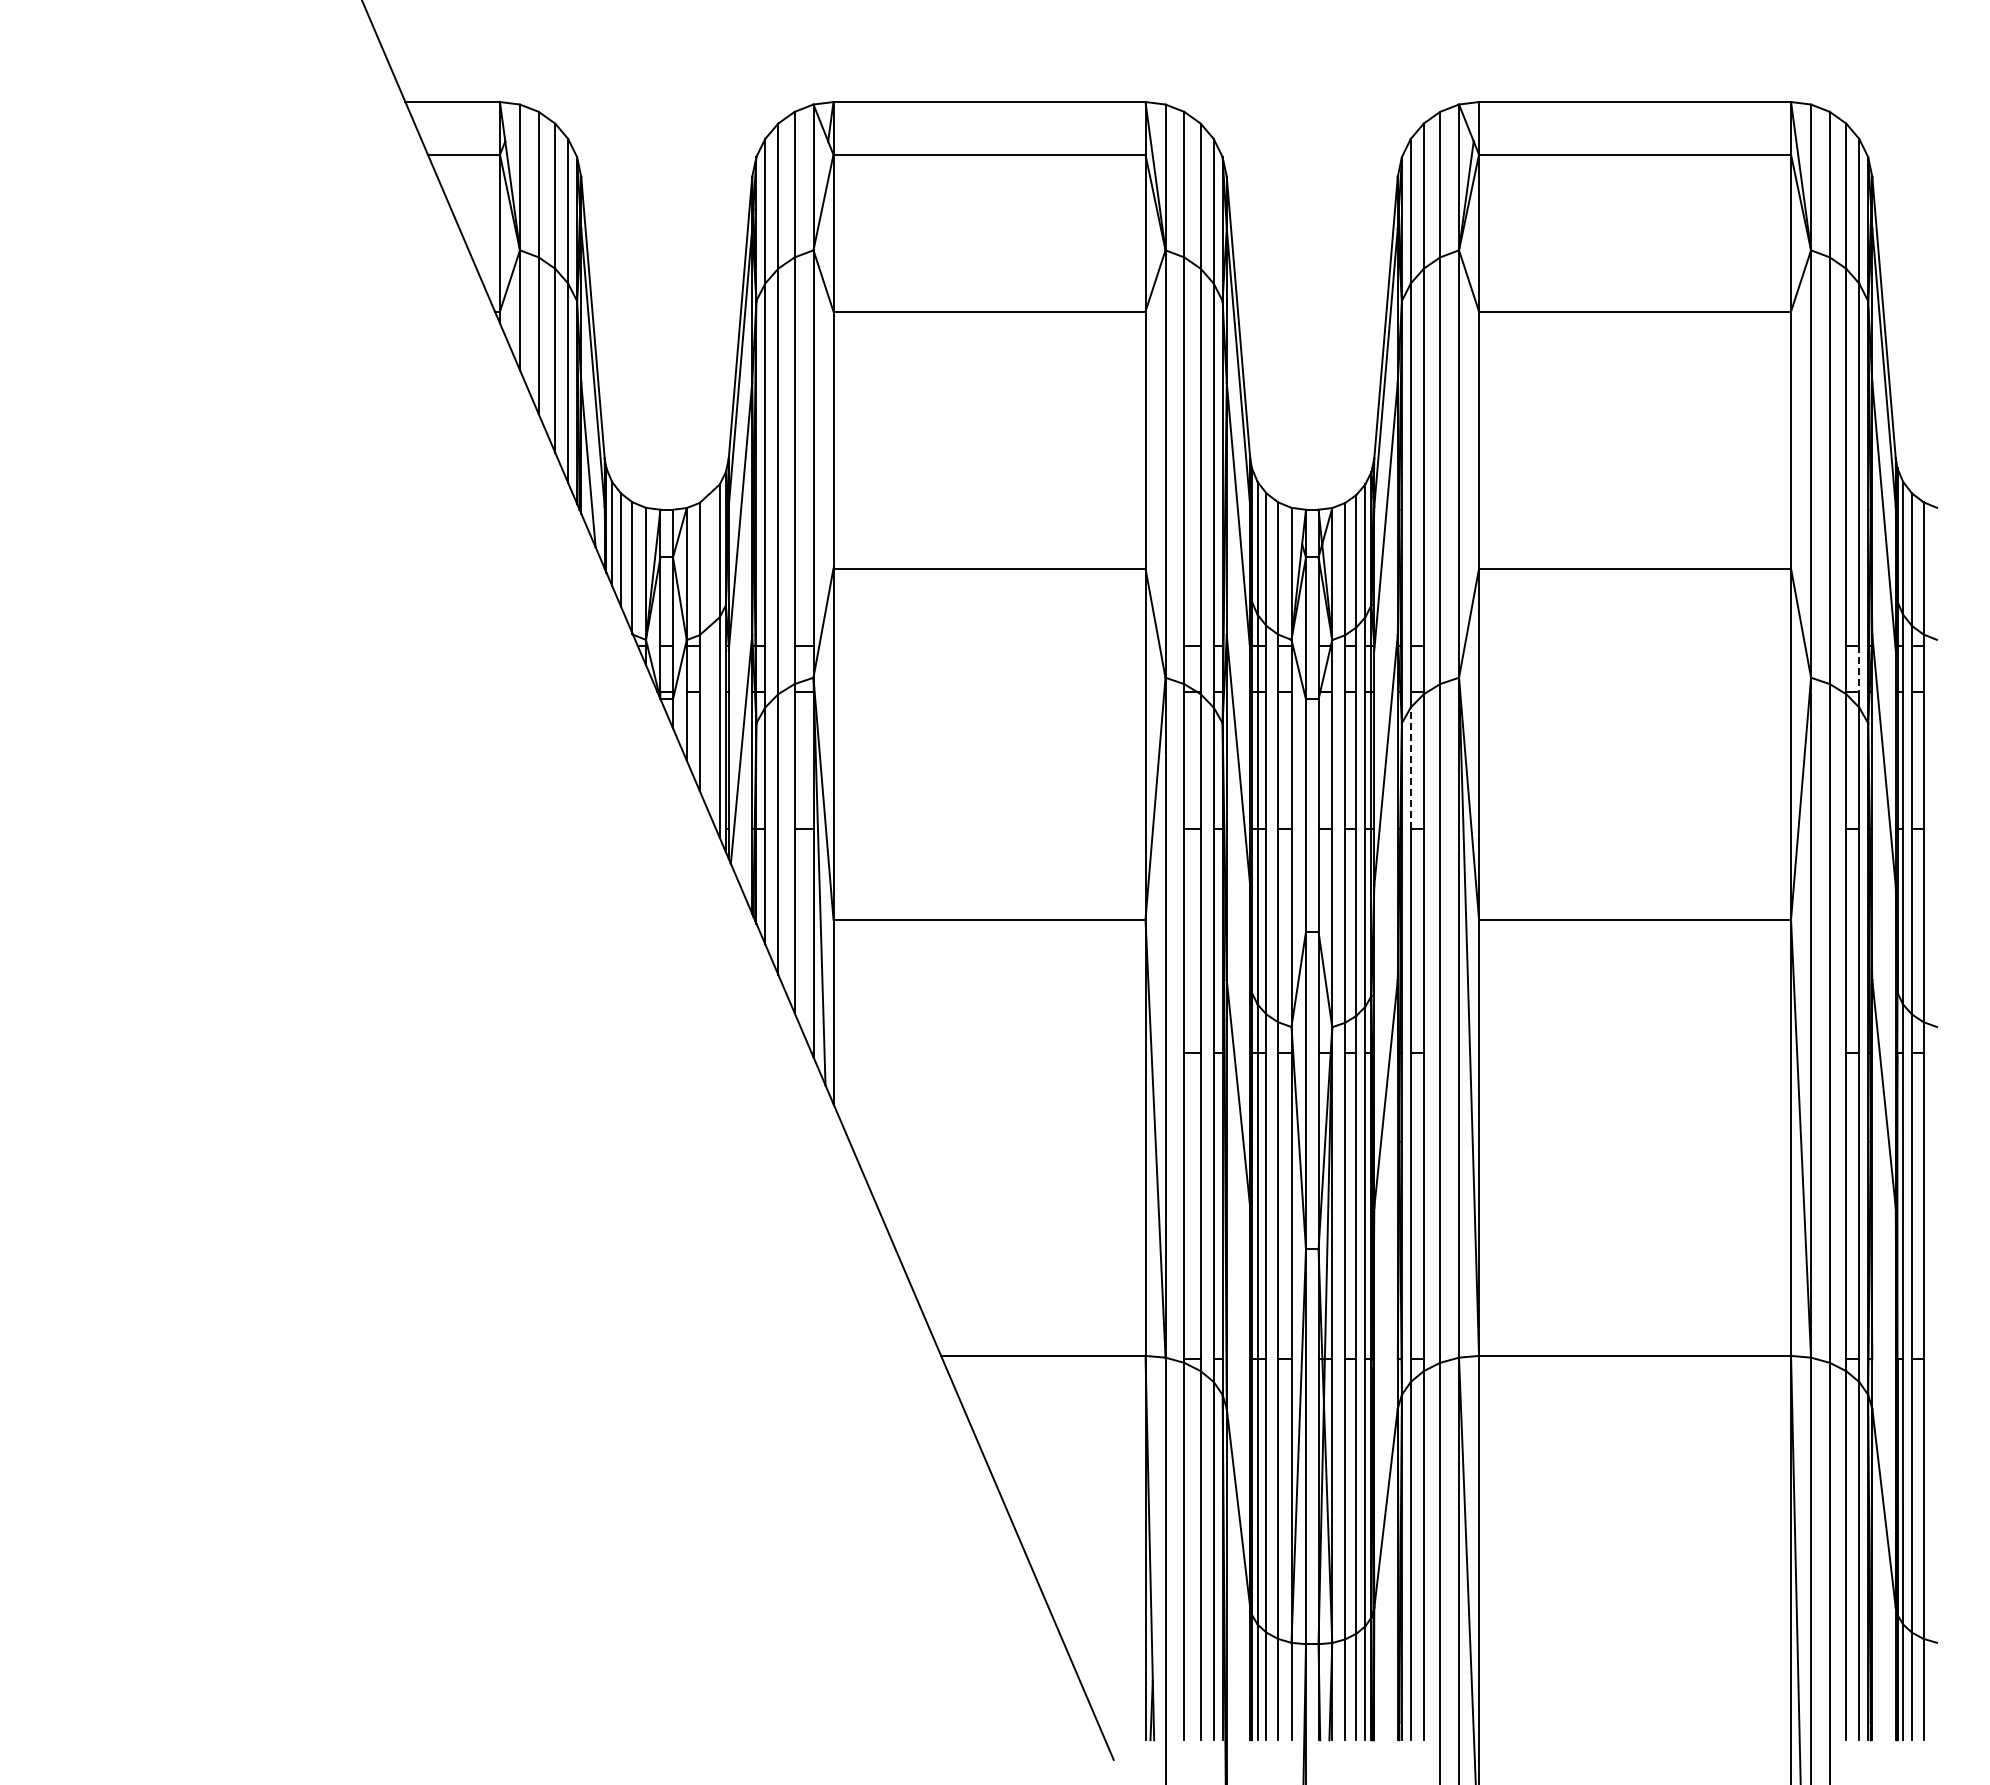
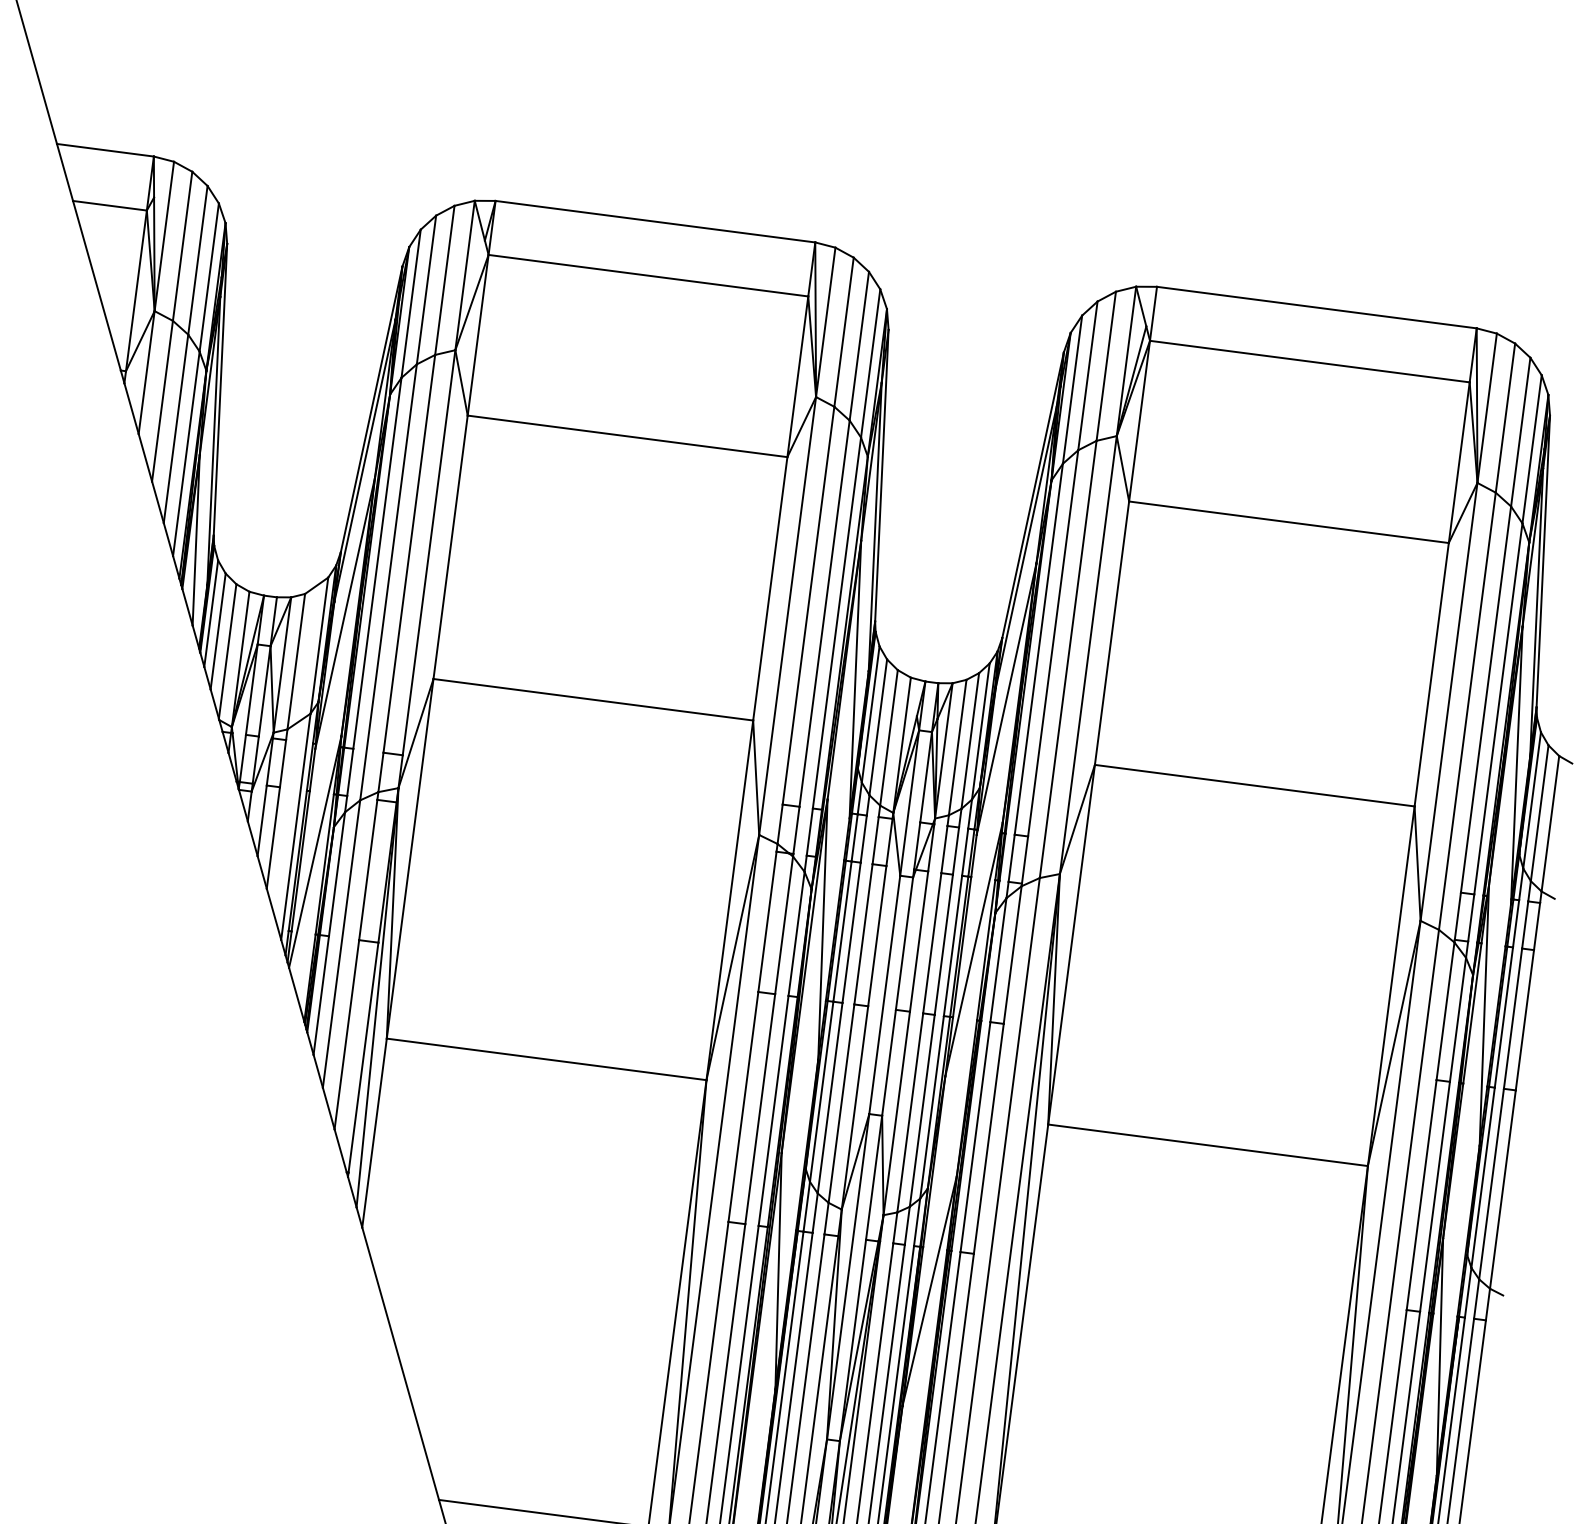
line: (1859, 669) -> (1471, 918), dashed -> solid
line: (1410, 768) -> (998, 960), dashed -> solid

